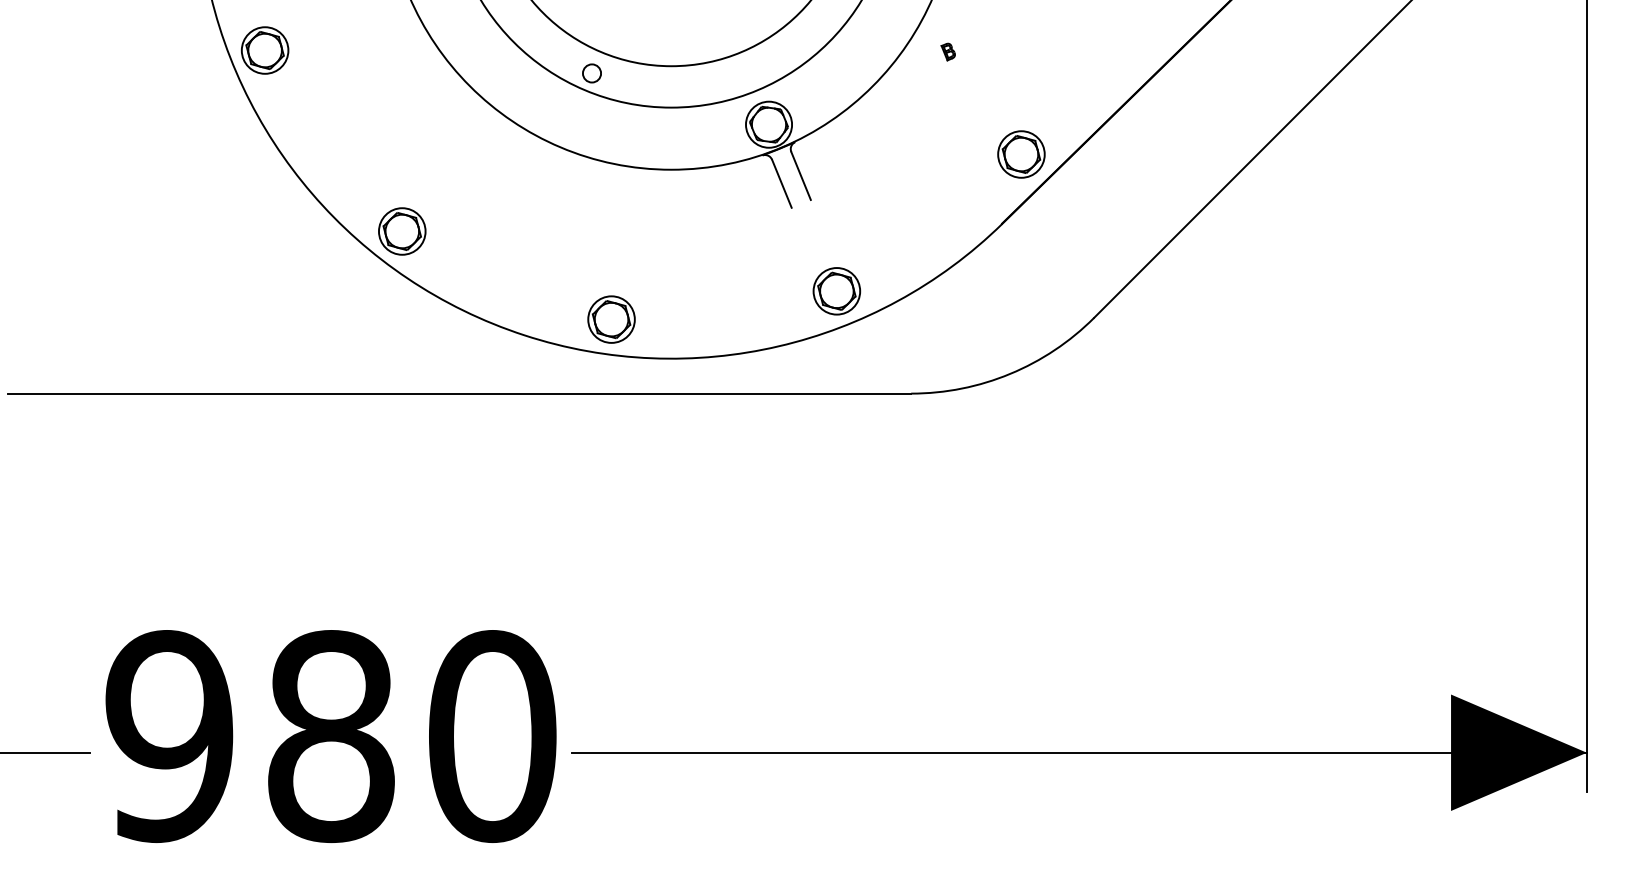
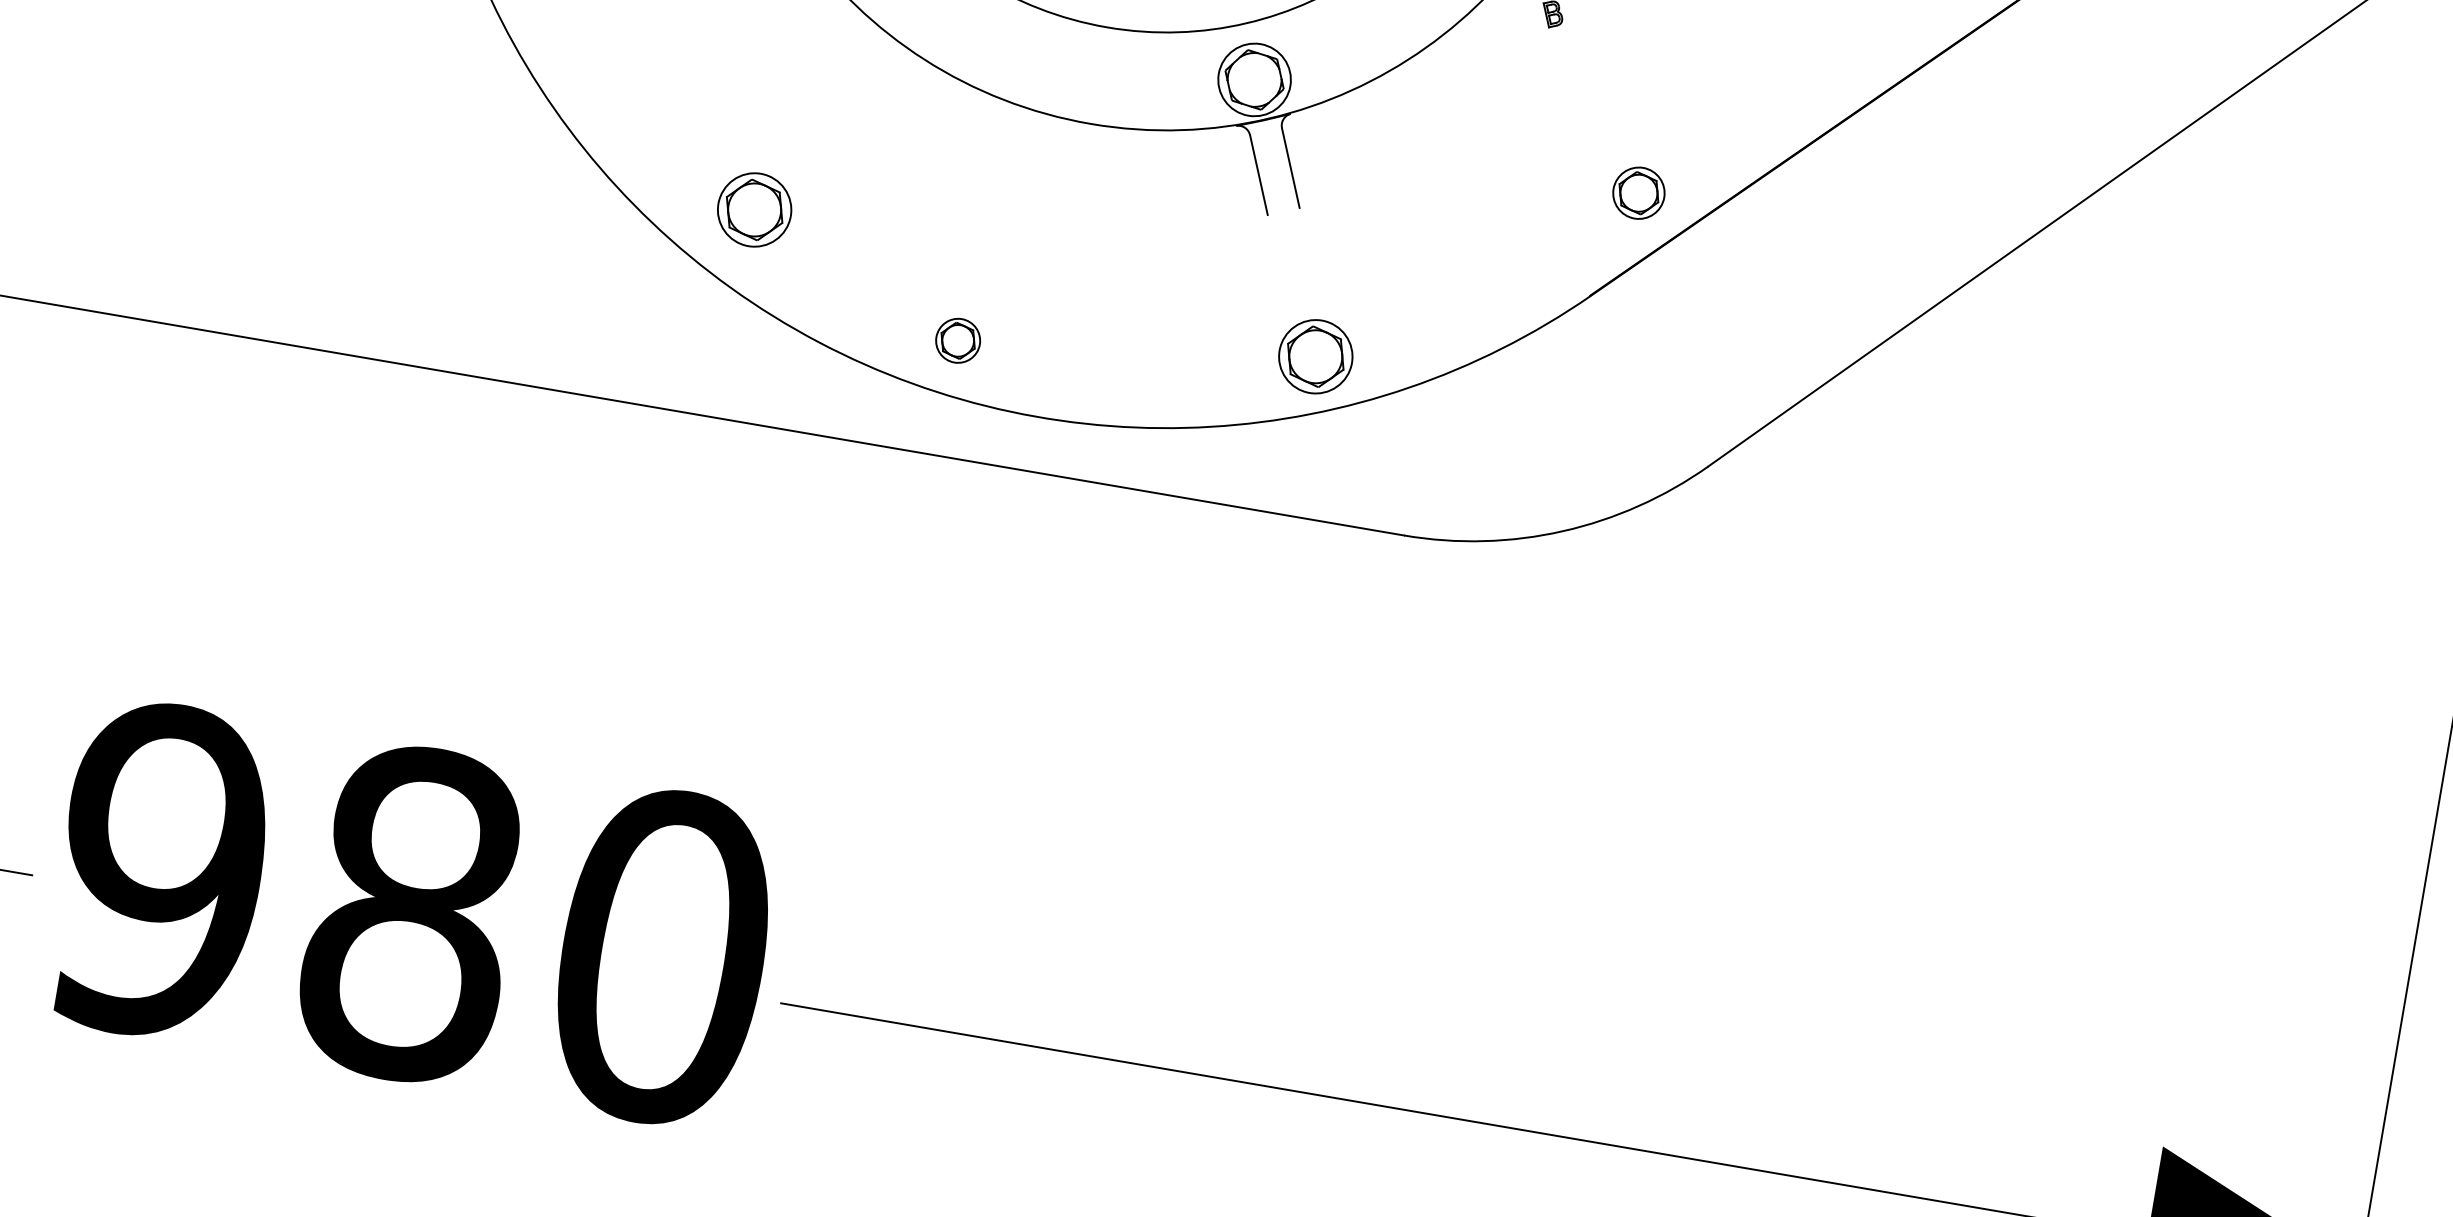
part: (1021, 154) -> (1638, 193), size x0.7
part: (402, 231) -> (754, 210), moved
part: (611, 319) -> (958, 340), size x0.6

